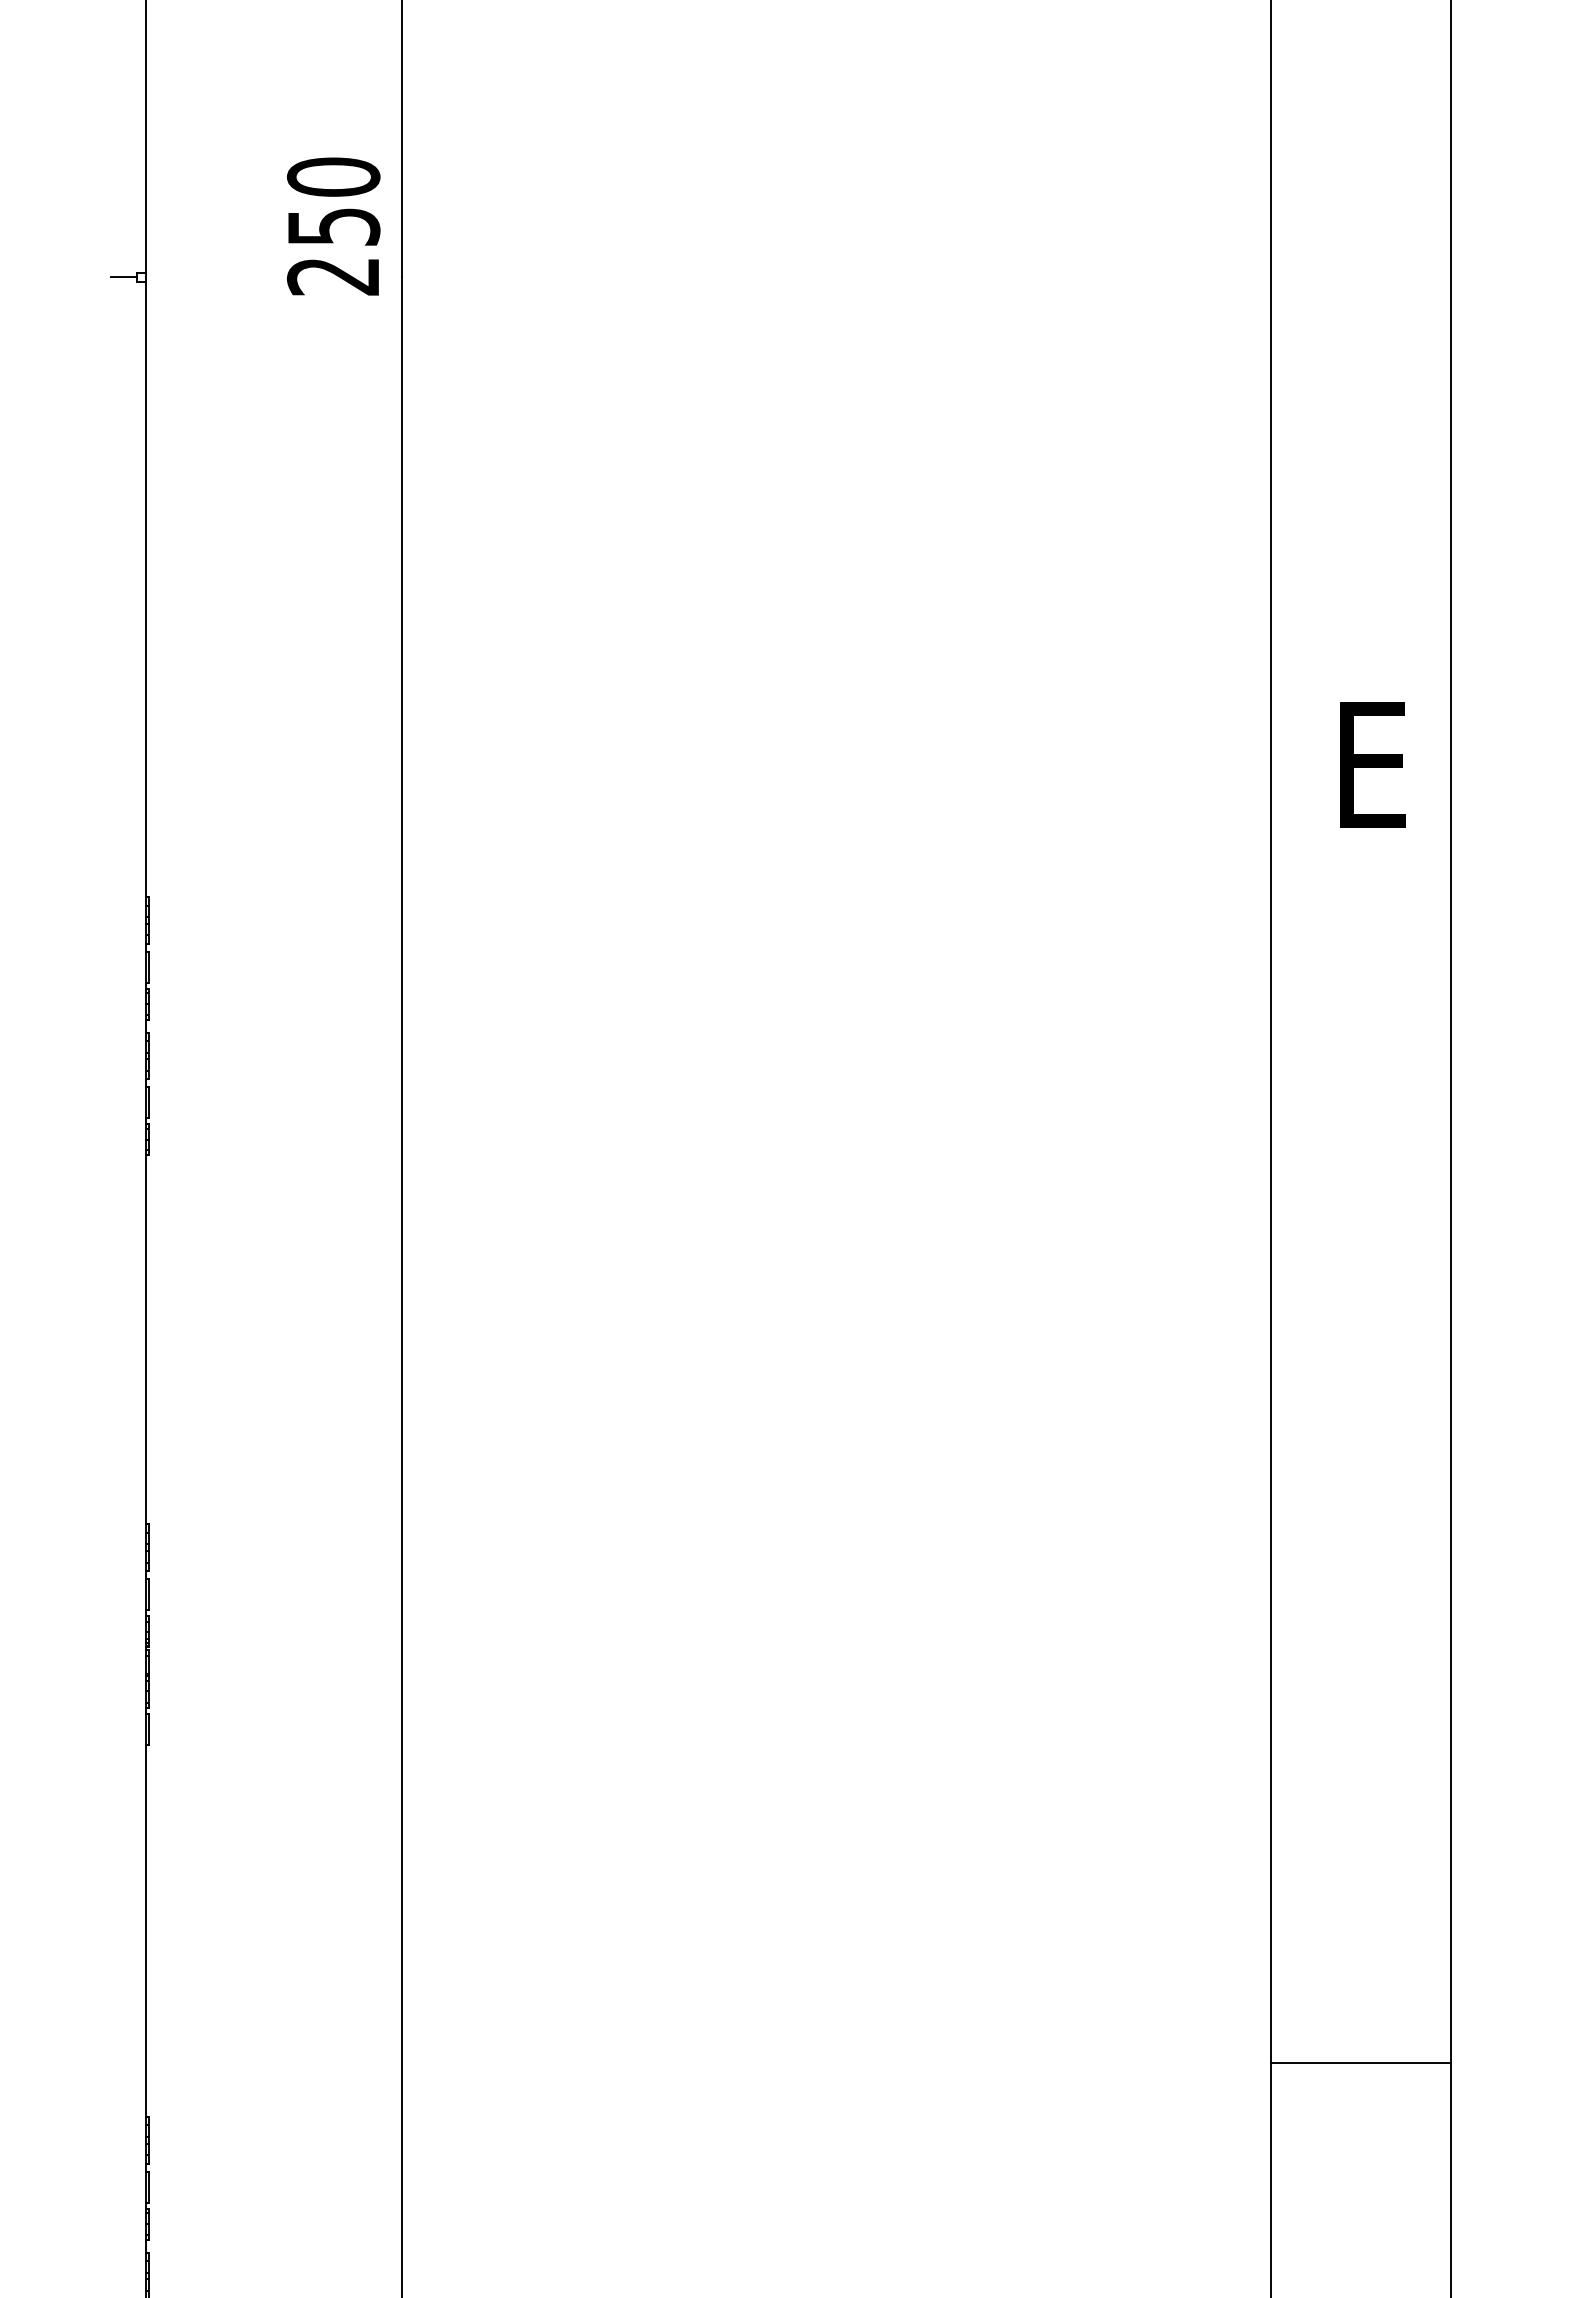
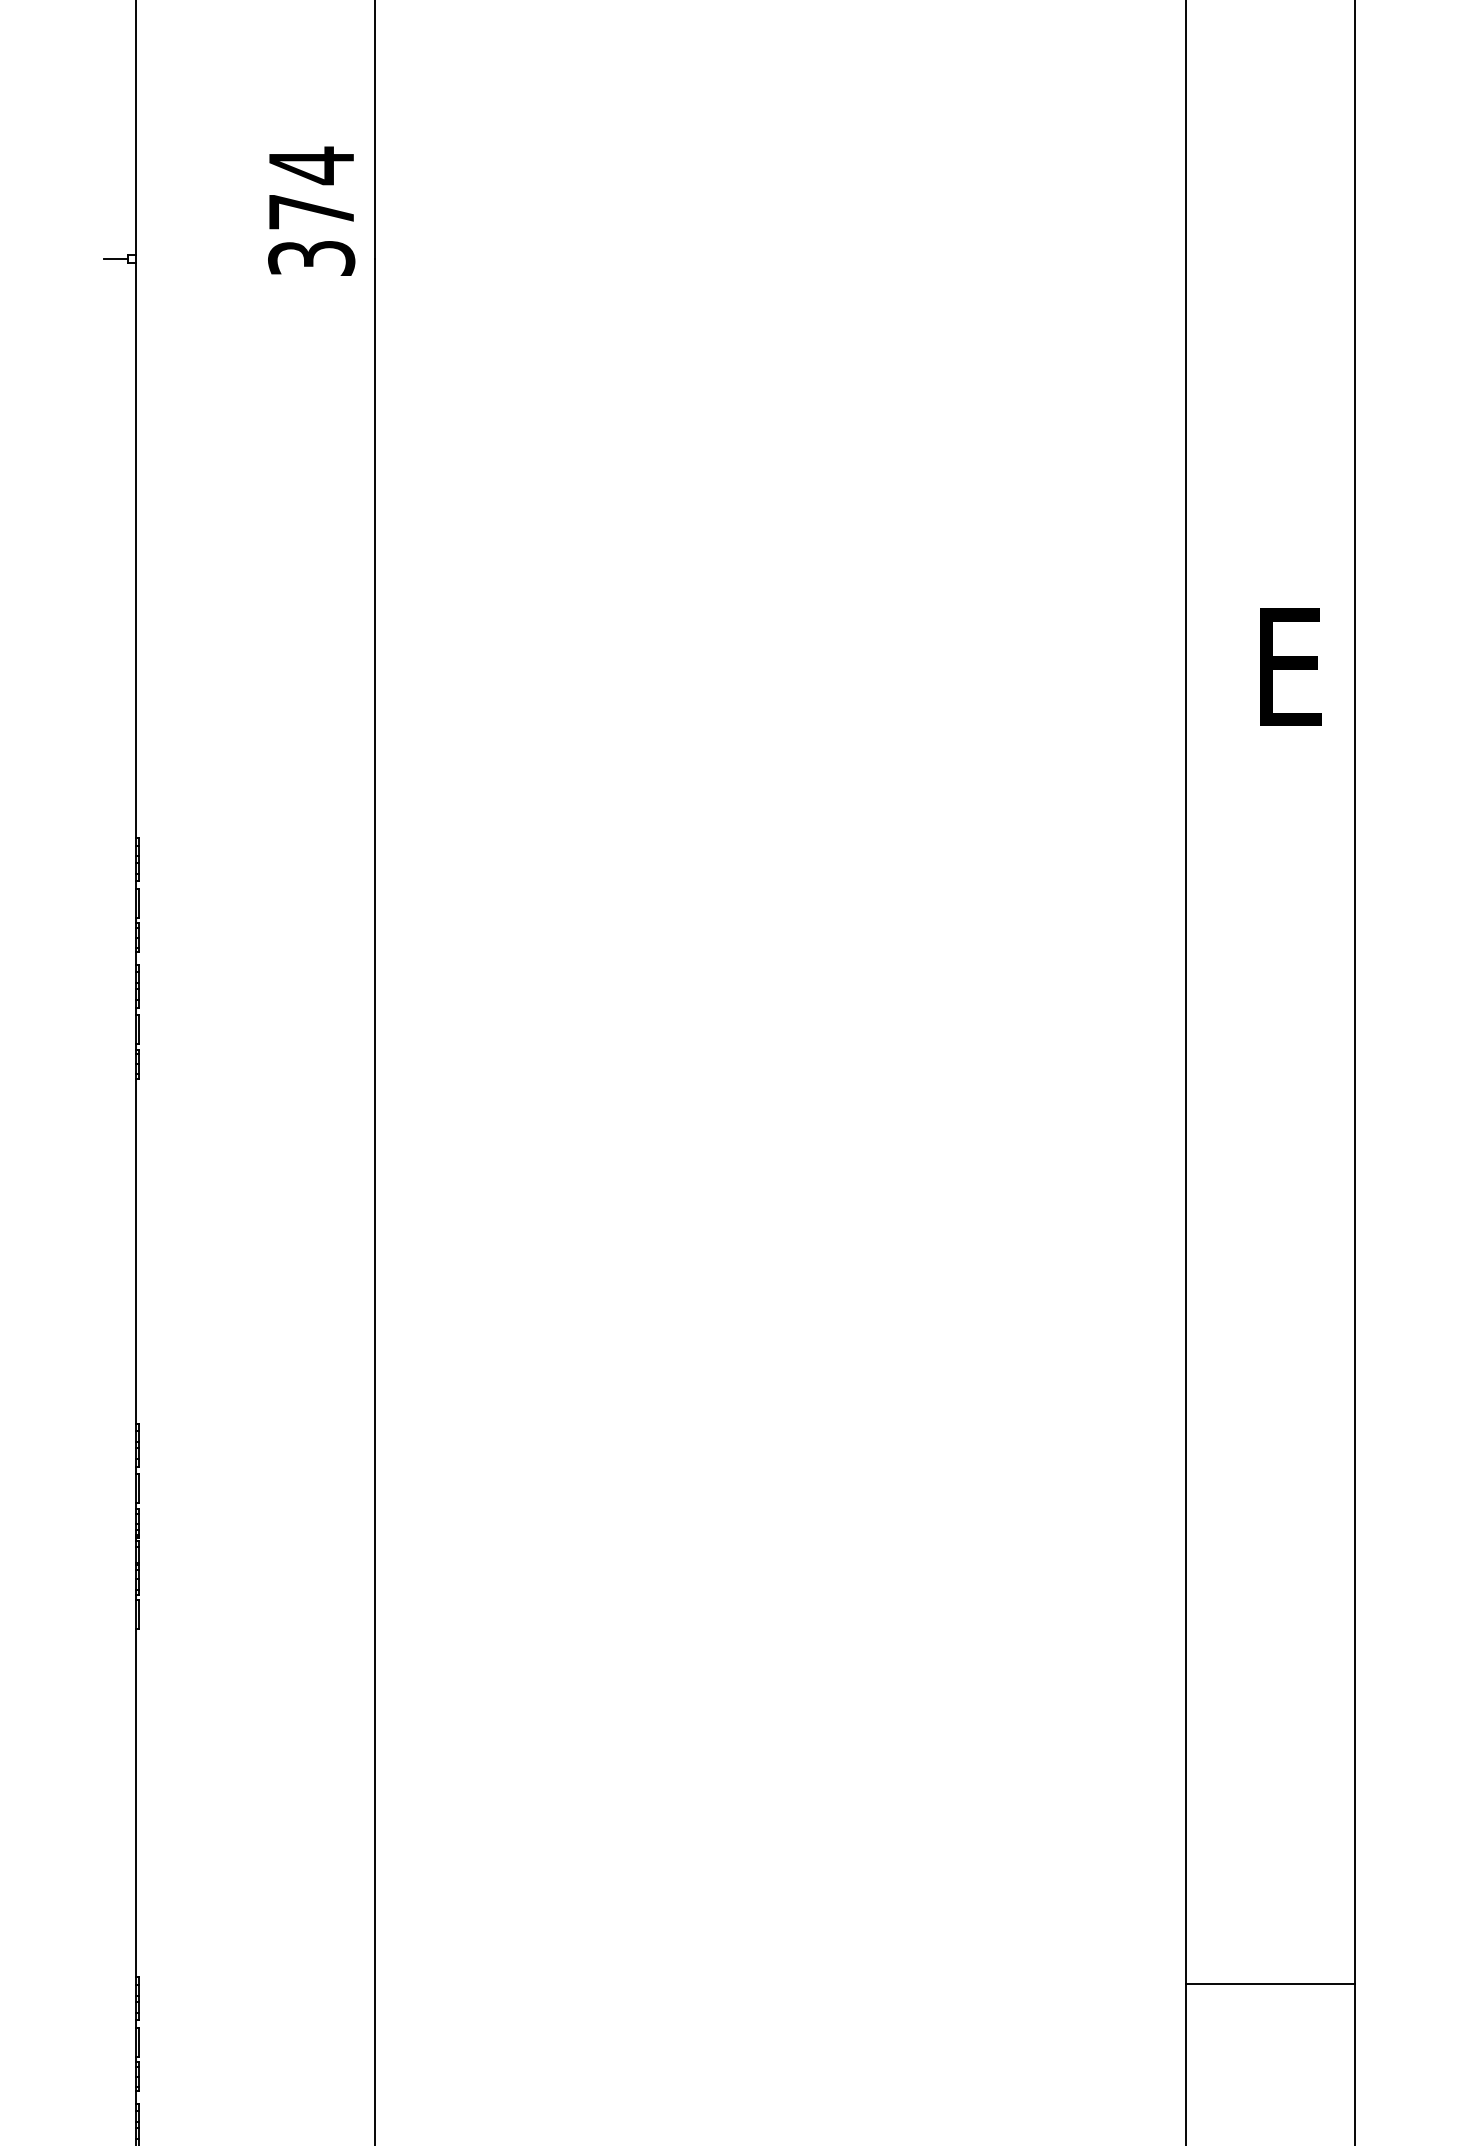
text: (333, 225) -> (311, 210), 250 -> 374
text: (1372, 764) -> (1289, 666), moved
line: (1360, 2062) -> (1270, 1983), moved

